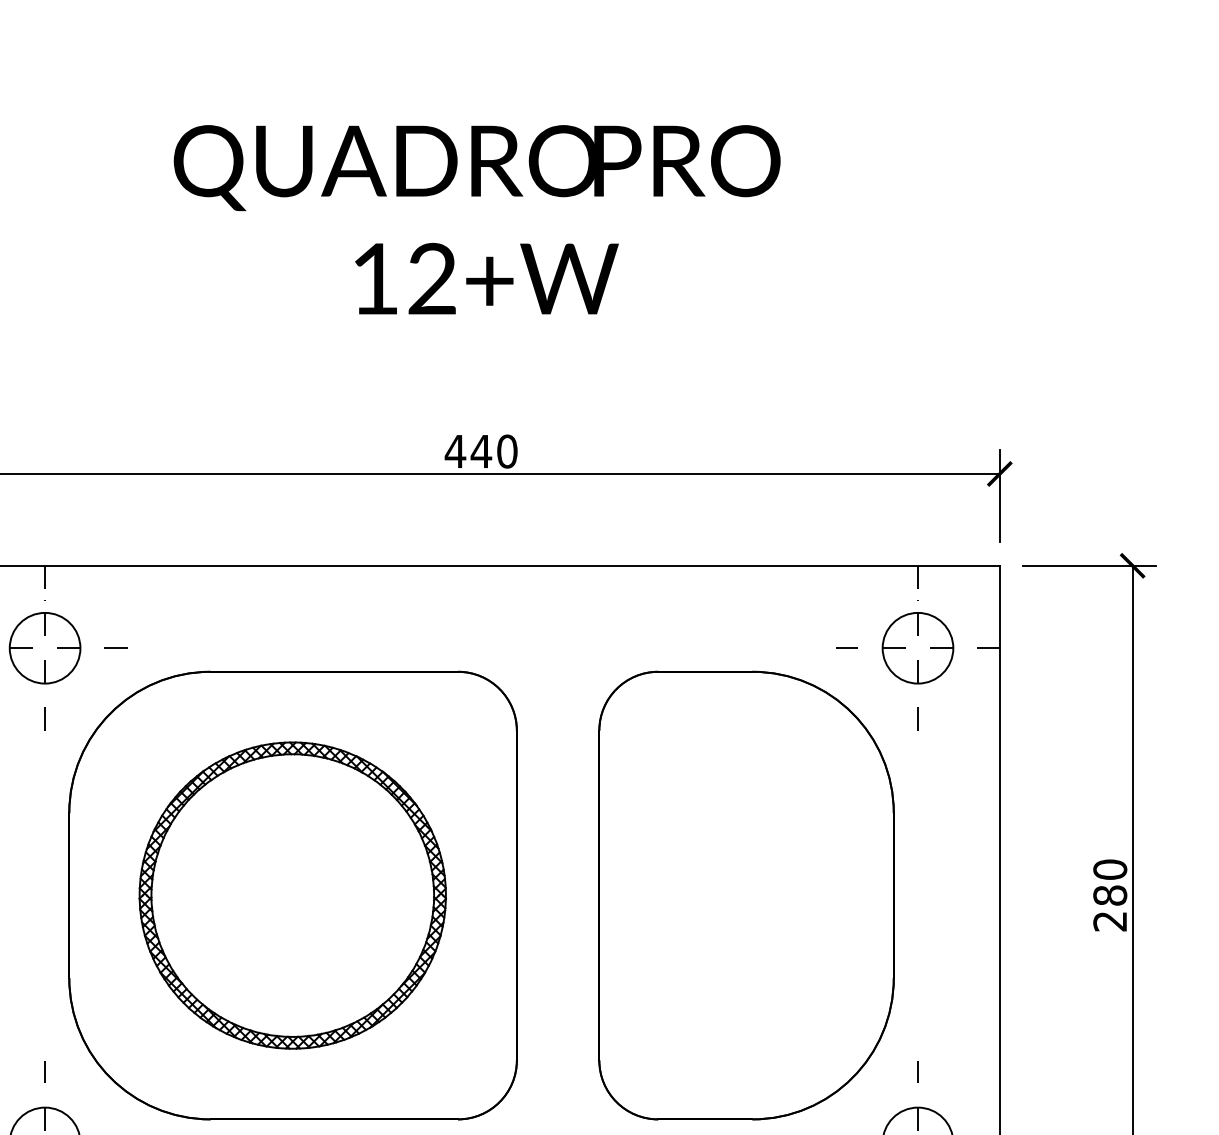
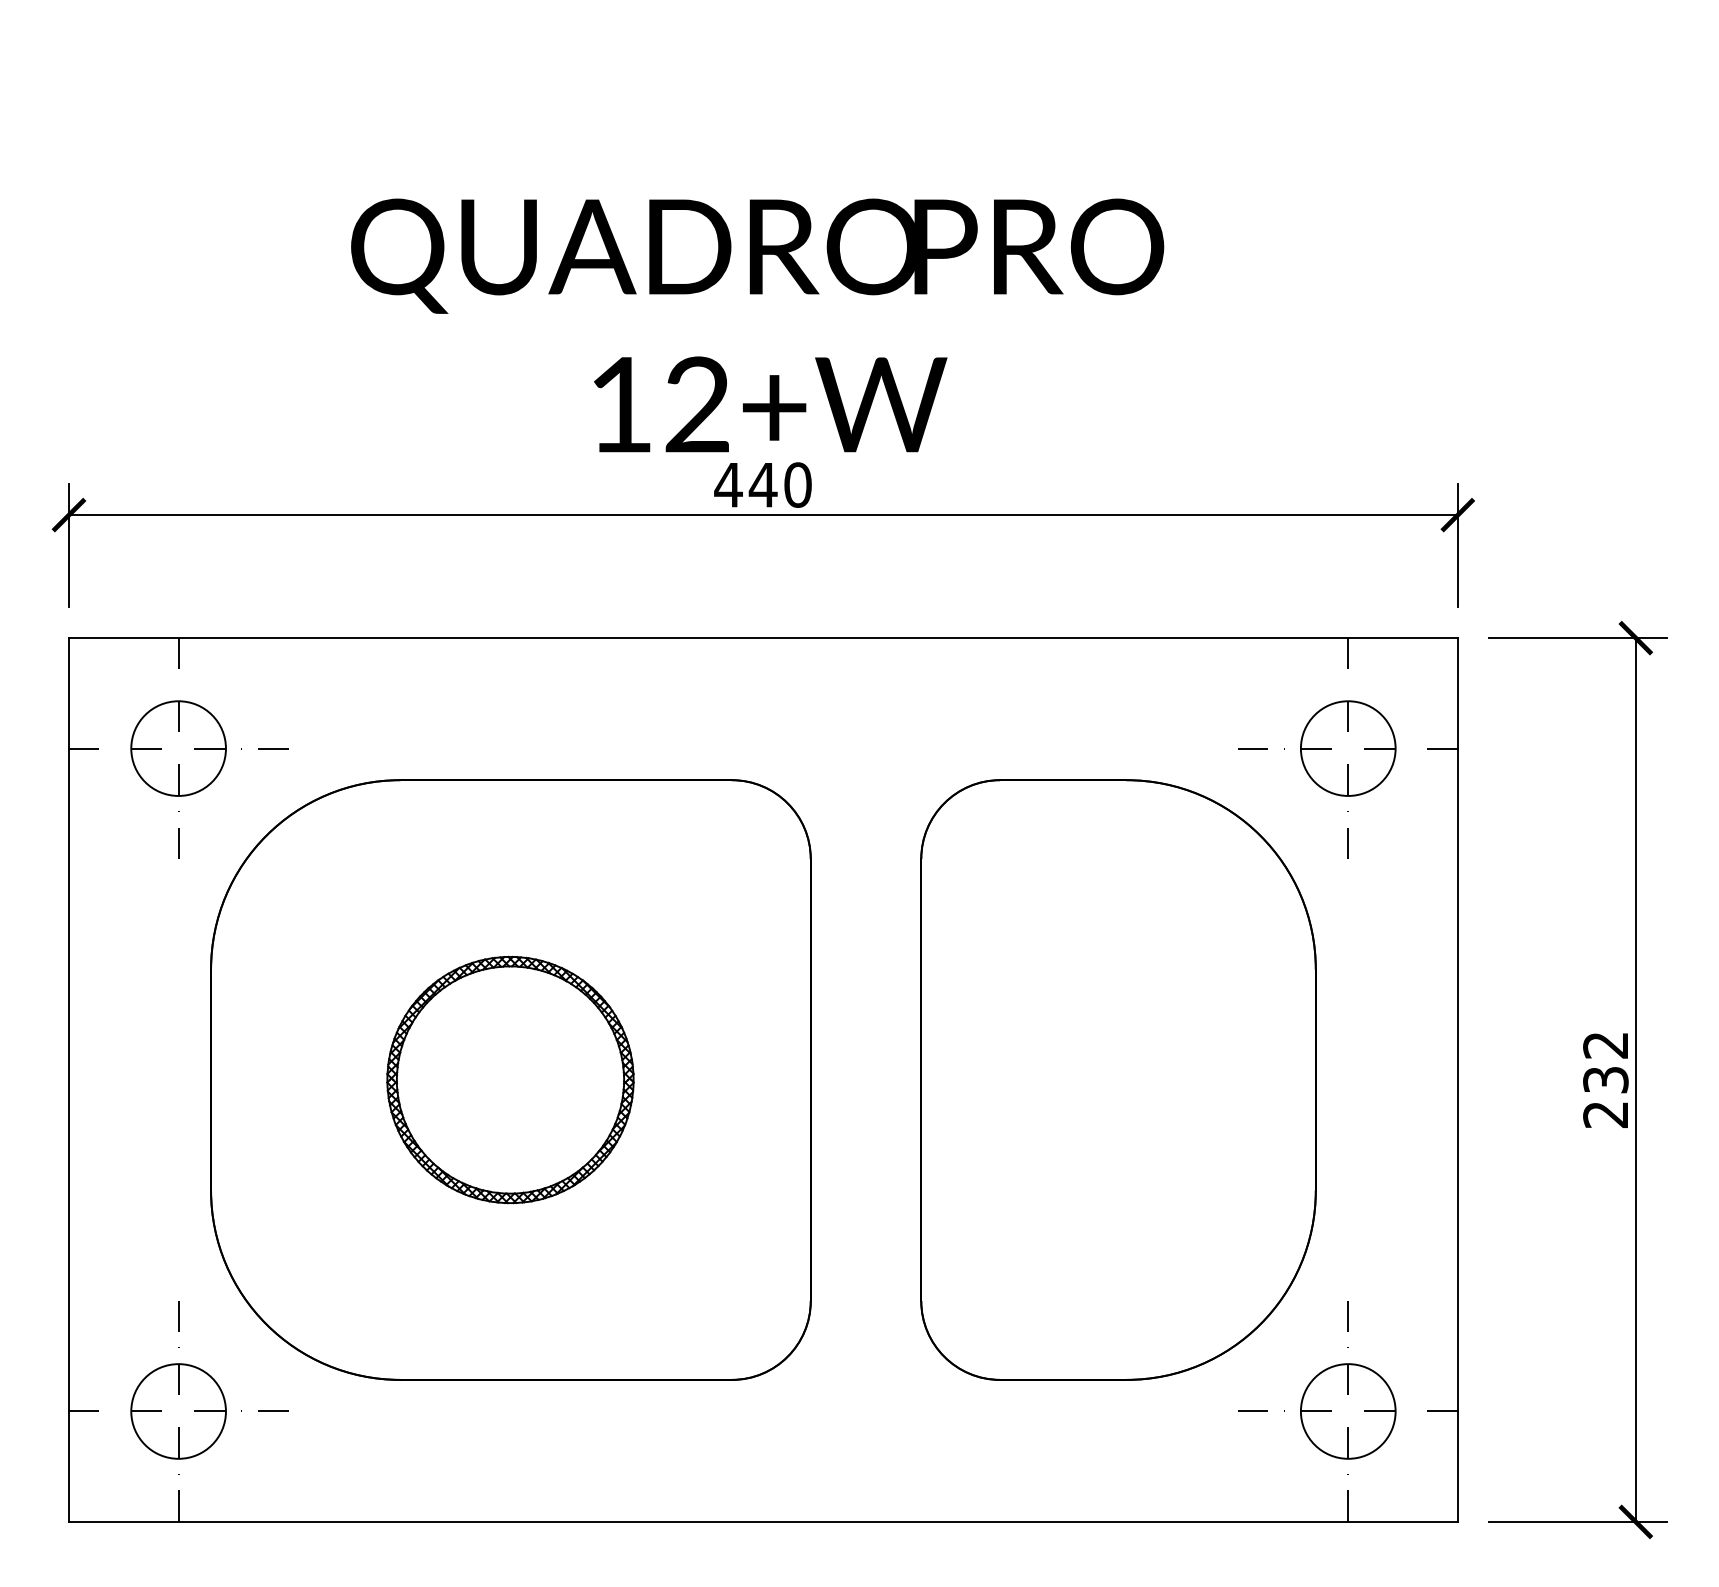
text: (477, 219) -> (757, 325), moved
text: (1109, 882) -> (1605, 1062), 280 -> 232
part: (292, 895) -> (510, 1079), size x0.6

